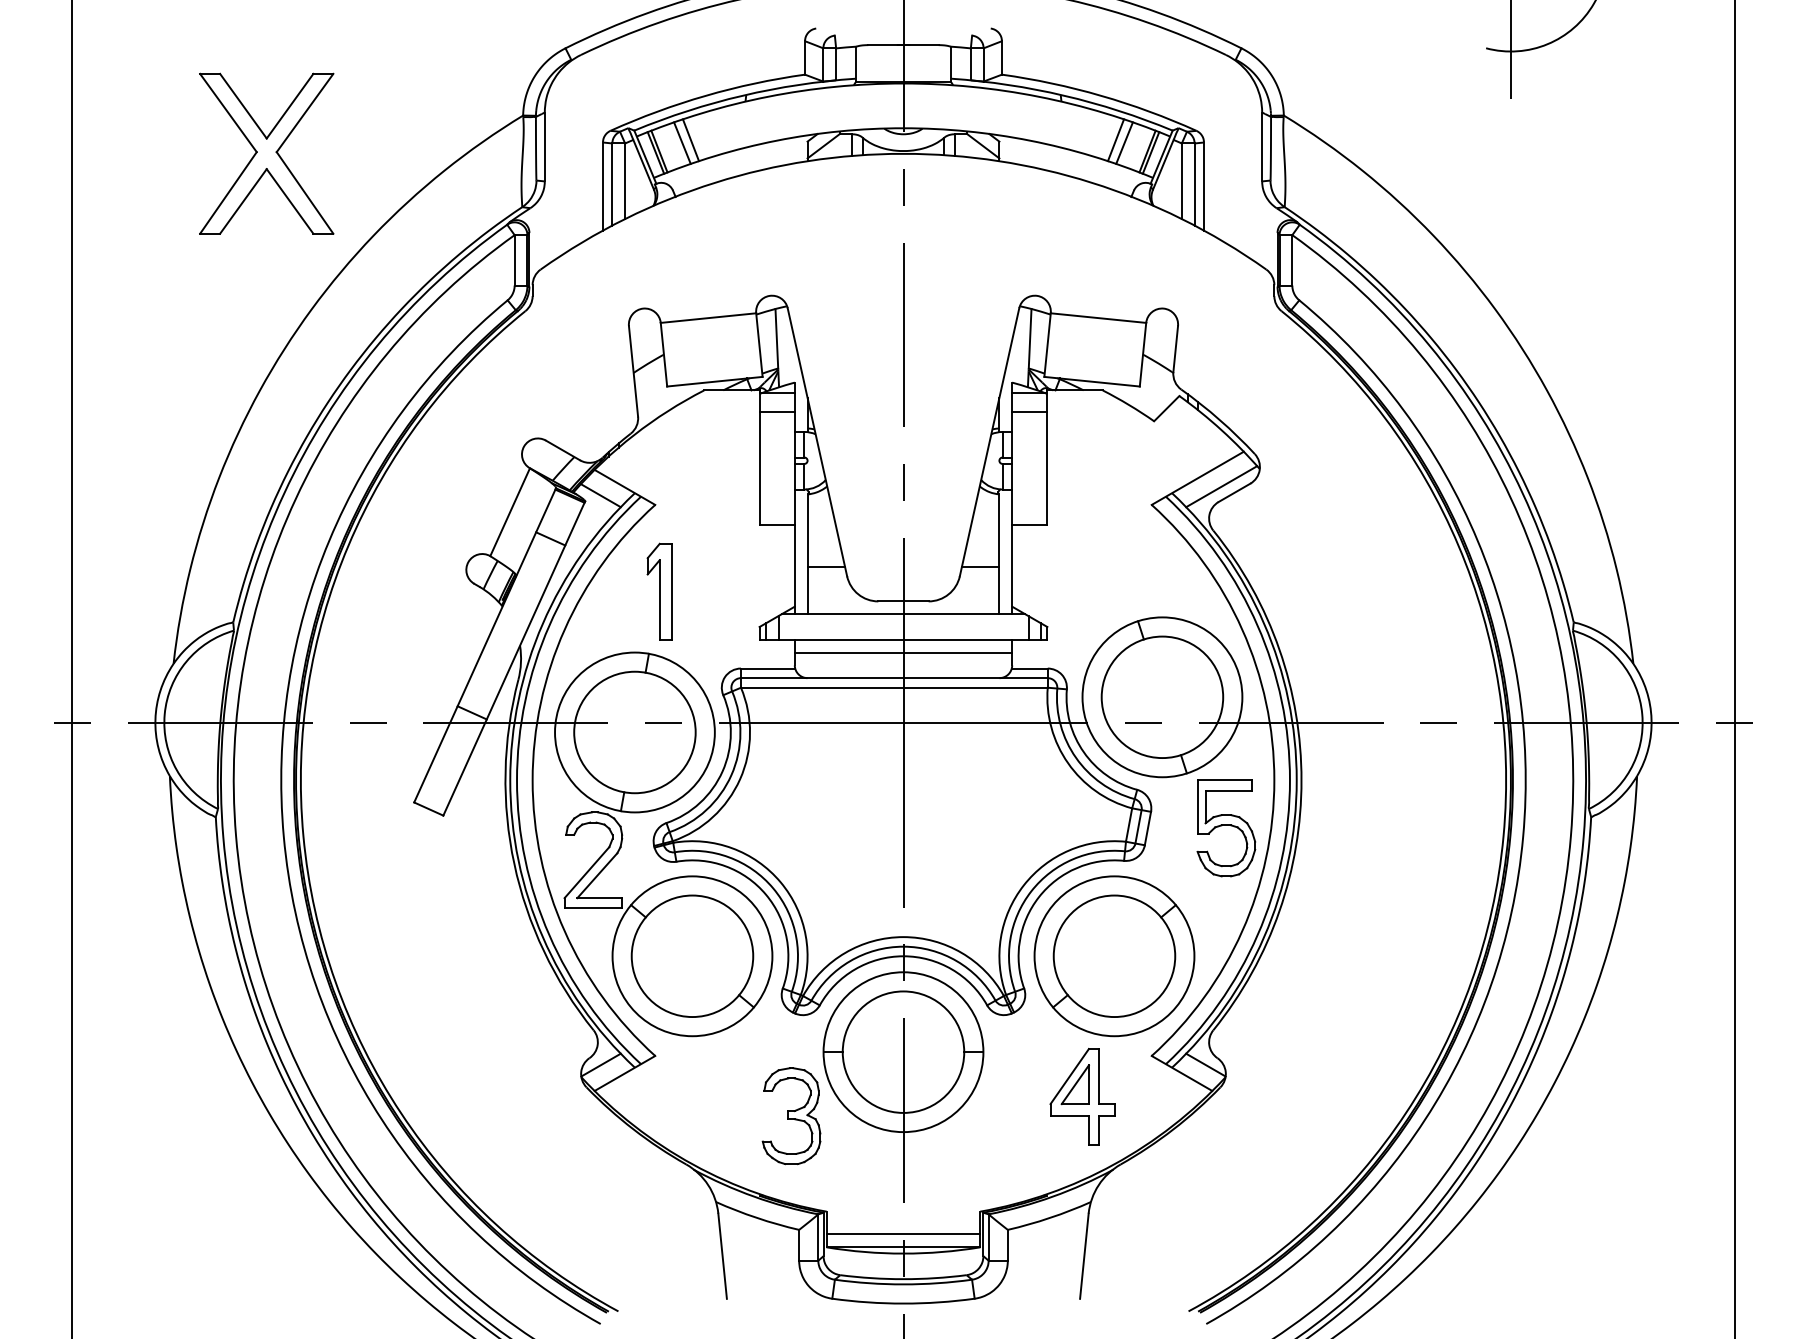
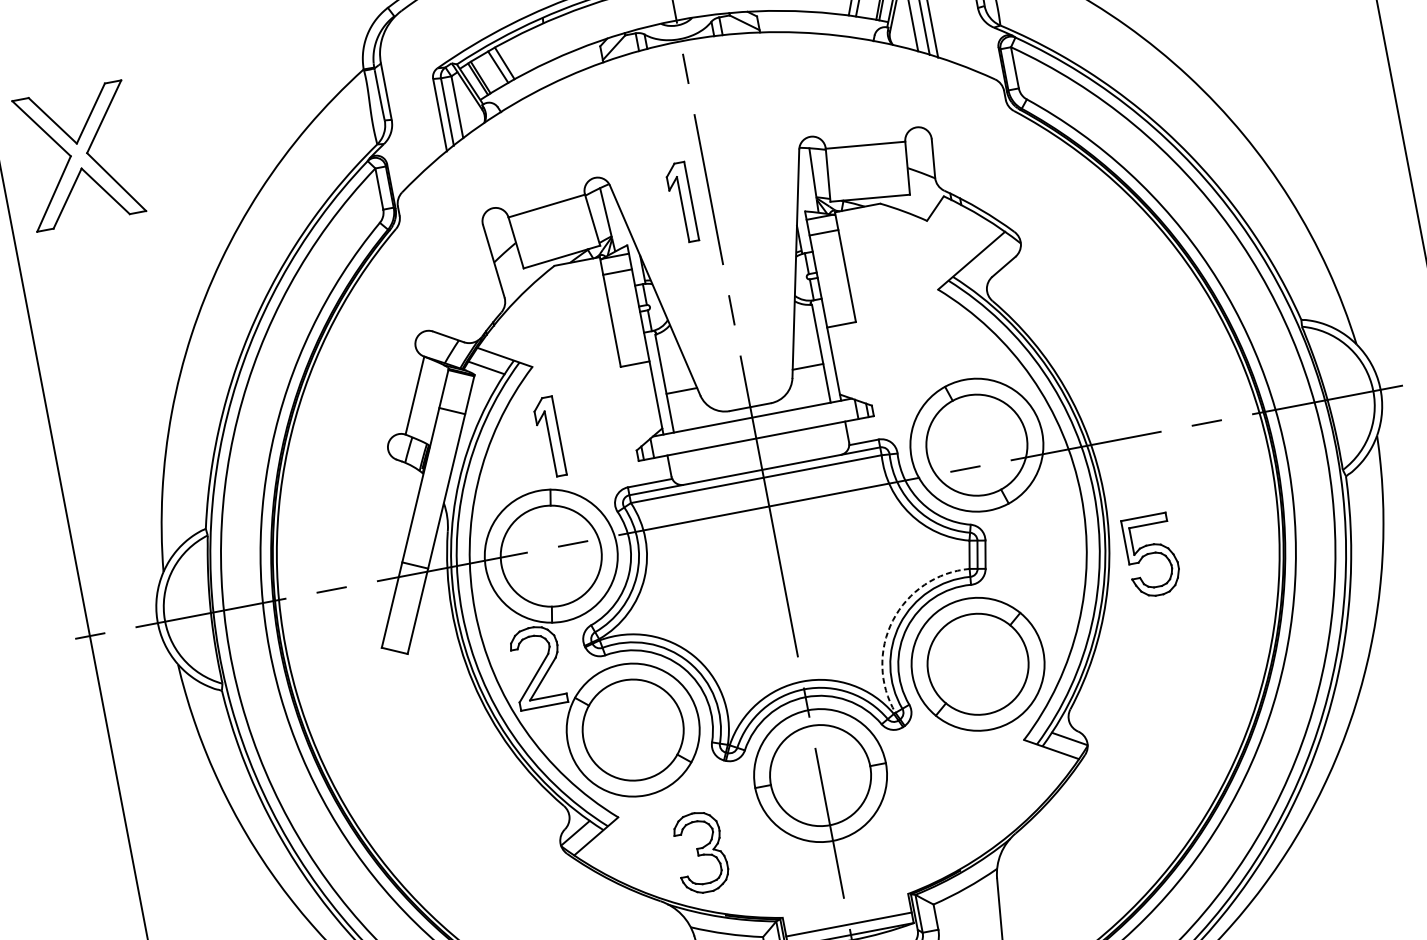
part: (266, 153) -> (78, 155), moved
part: (868, 344) -> (681, 202), added
line: (1221, 486) -> (992, 263), removed
line: (903, 652) -> (758, 448), removed
part: (1226, 828) -> (1152, 555), moved
arc: (1023, 885) -> (892, 620), solid -> dashed
part: (1082, 1096) -> (973, 783), removed
part: (791, 1116) -> (700, 852), moved

